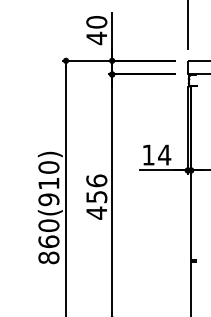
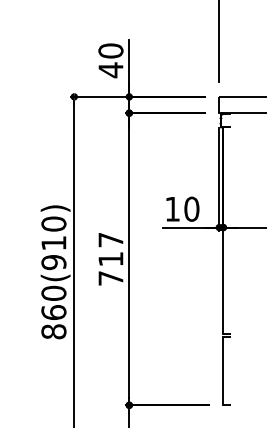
text: (164, 154) -> (191, 208), 14 -> 10
text: (96, 197) -> (110, 259), 456 -> 717

